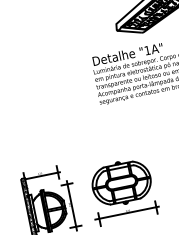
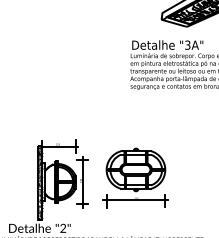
text: (147, 49) -> (187, 44), "1A" -> "3A"

